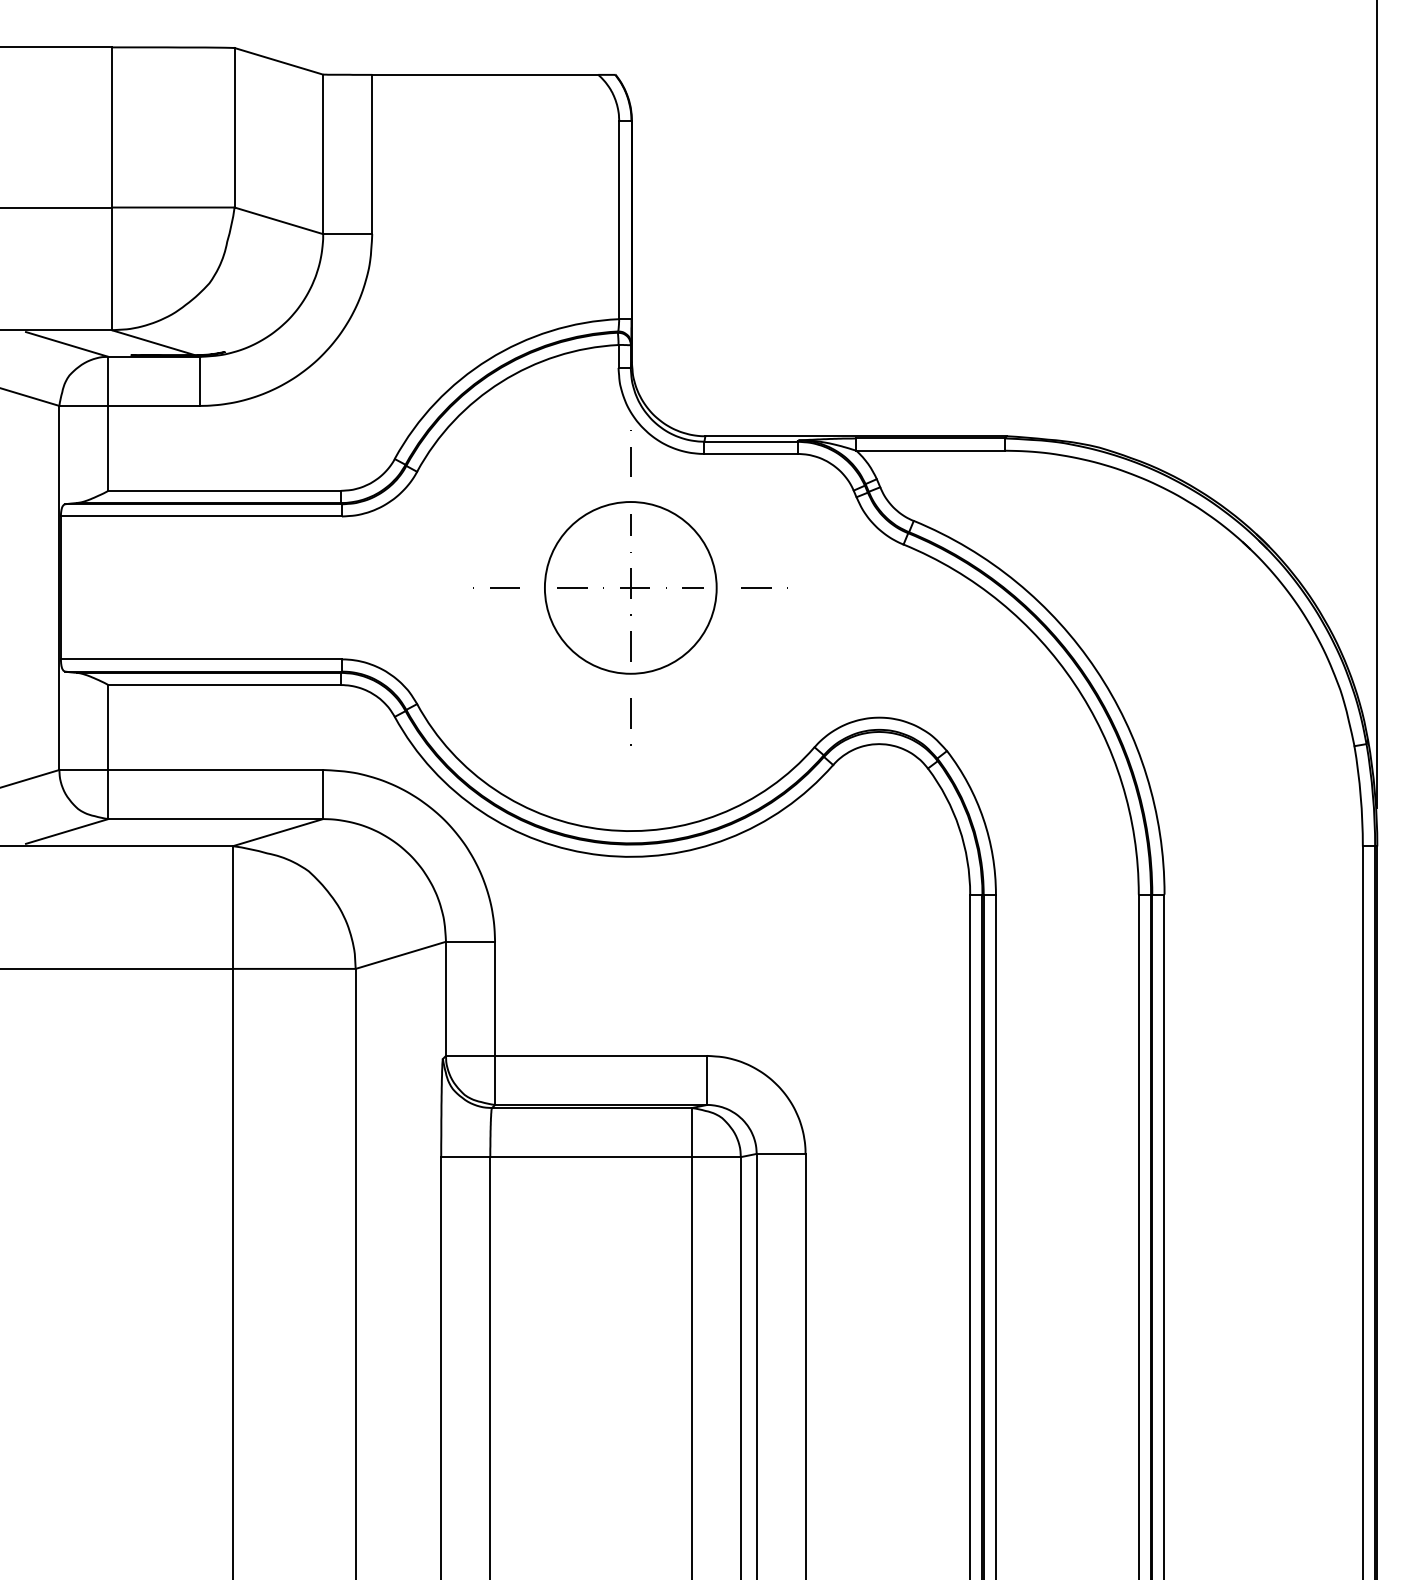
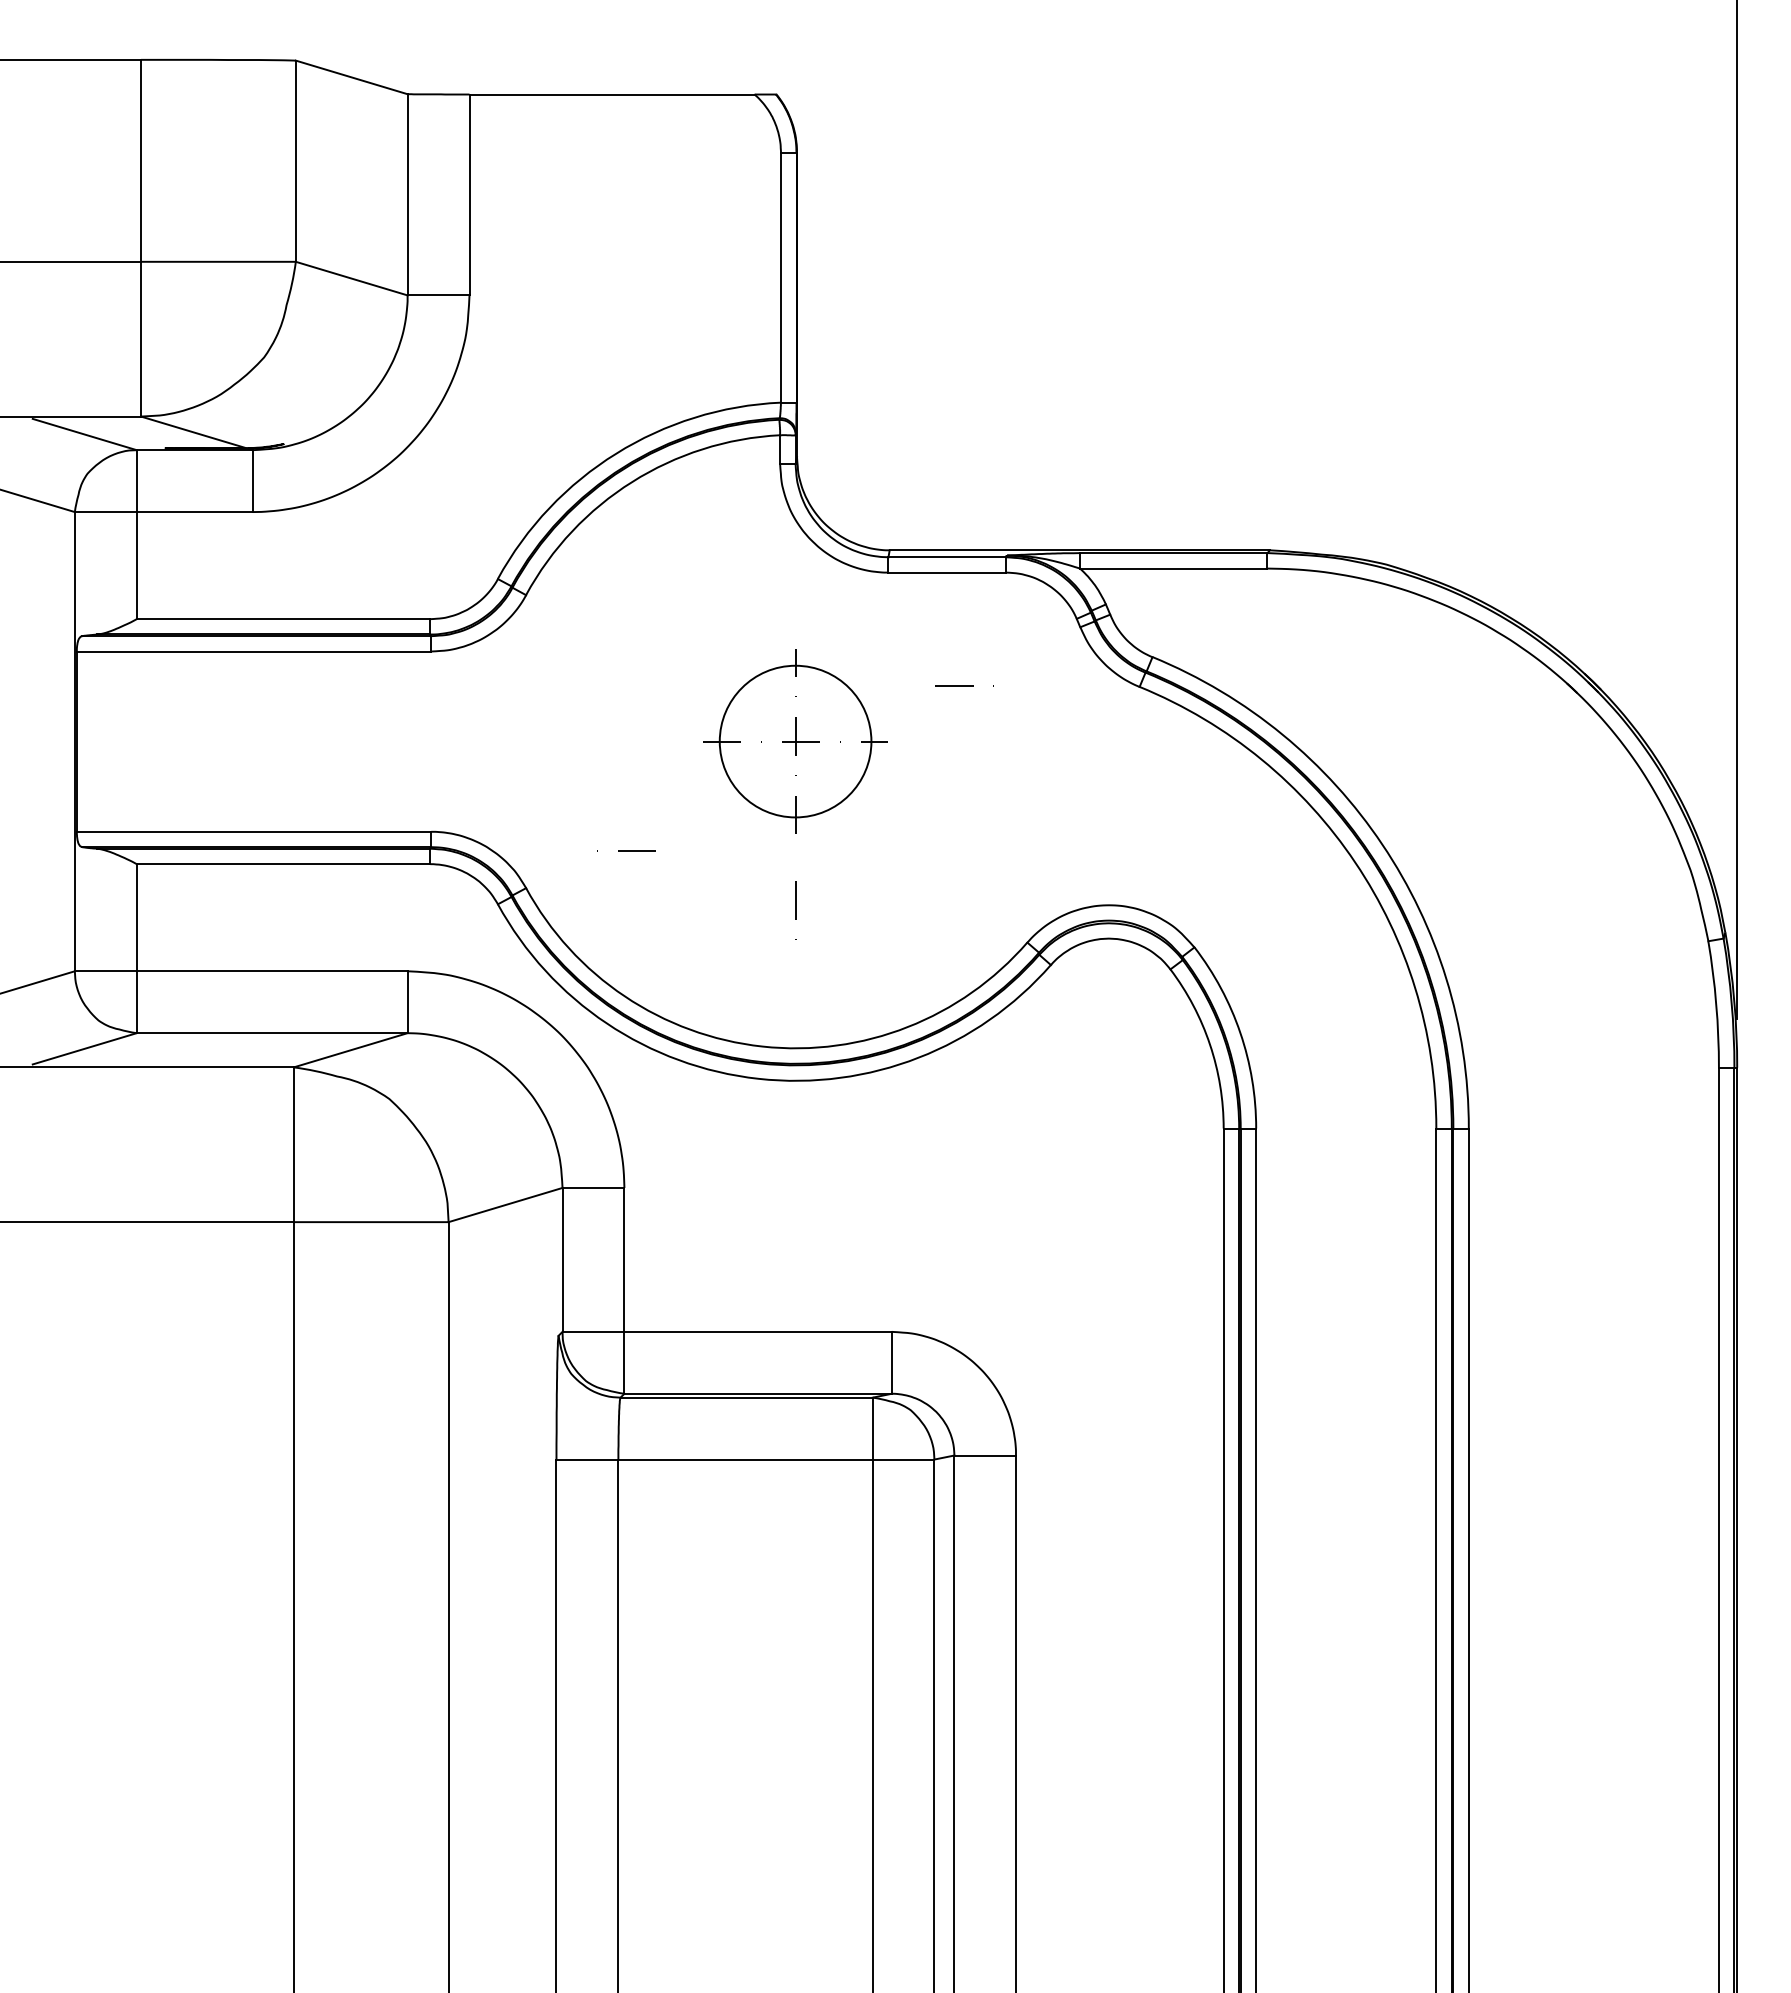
line: (630, 453) -> (795, 572), removed
line: (496, 587) -> (626, 850), moved
circle: (630, 587) -> (795, 741), size x0.7
line: (764, 587) -> (964, 685), moved

